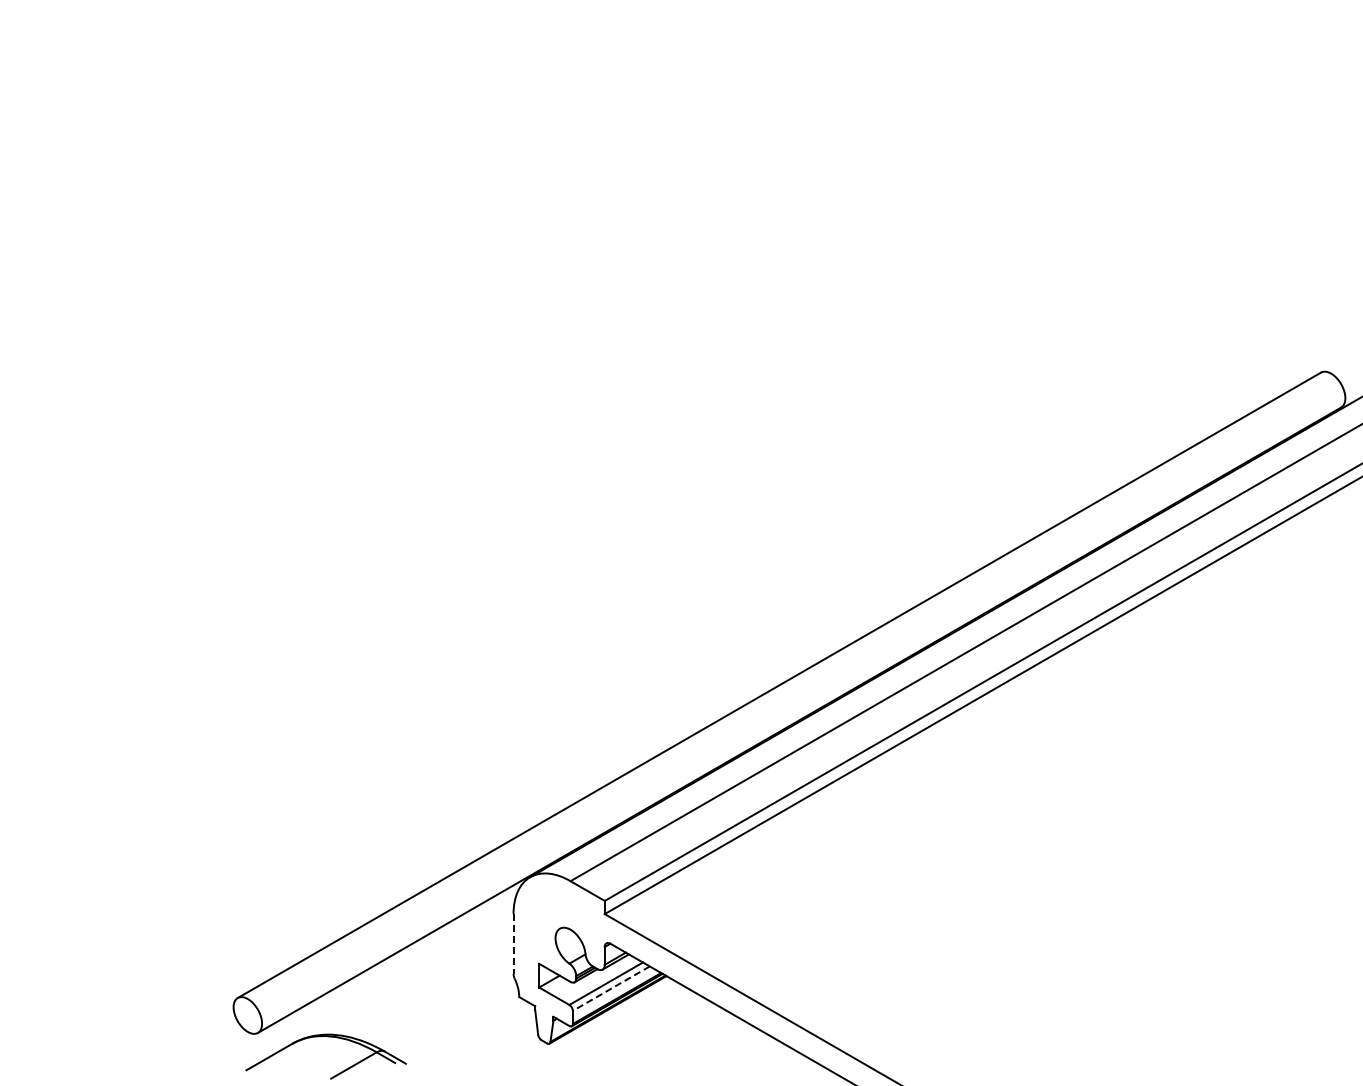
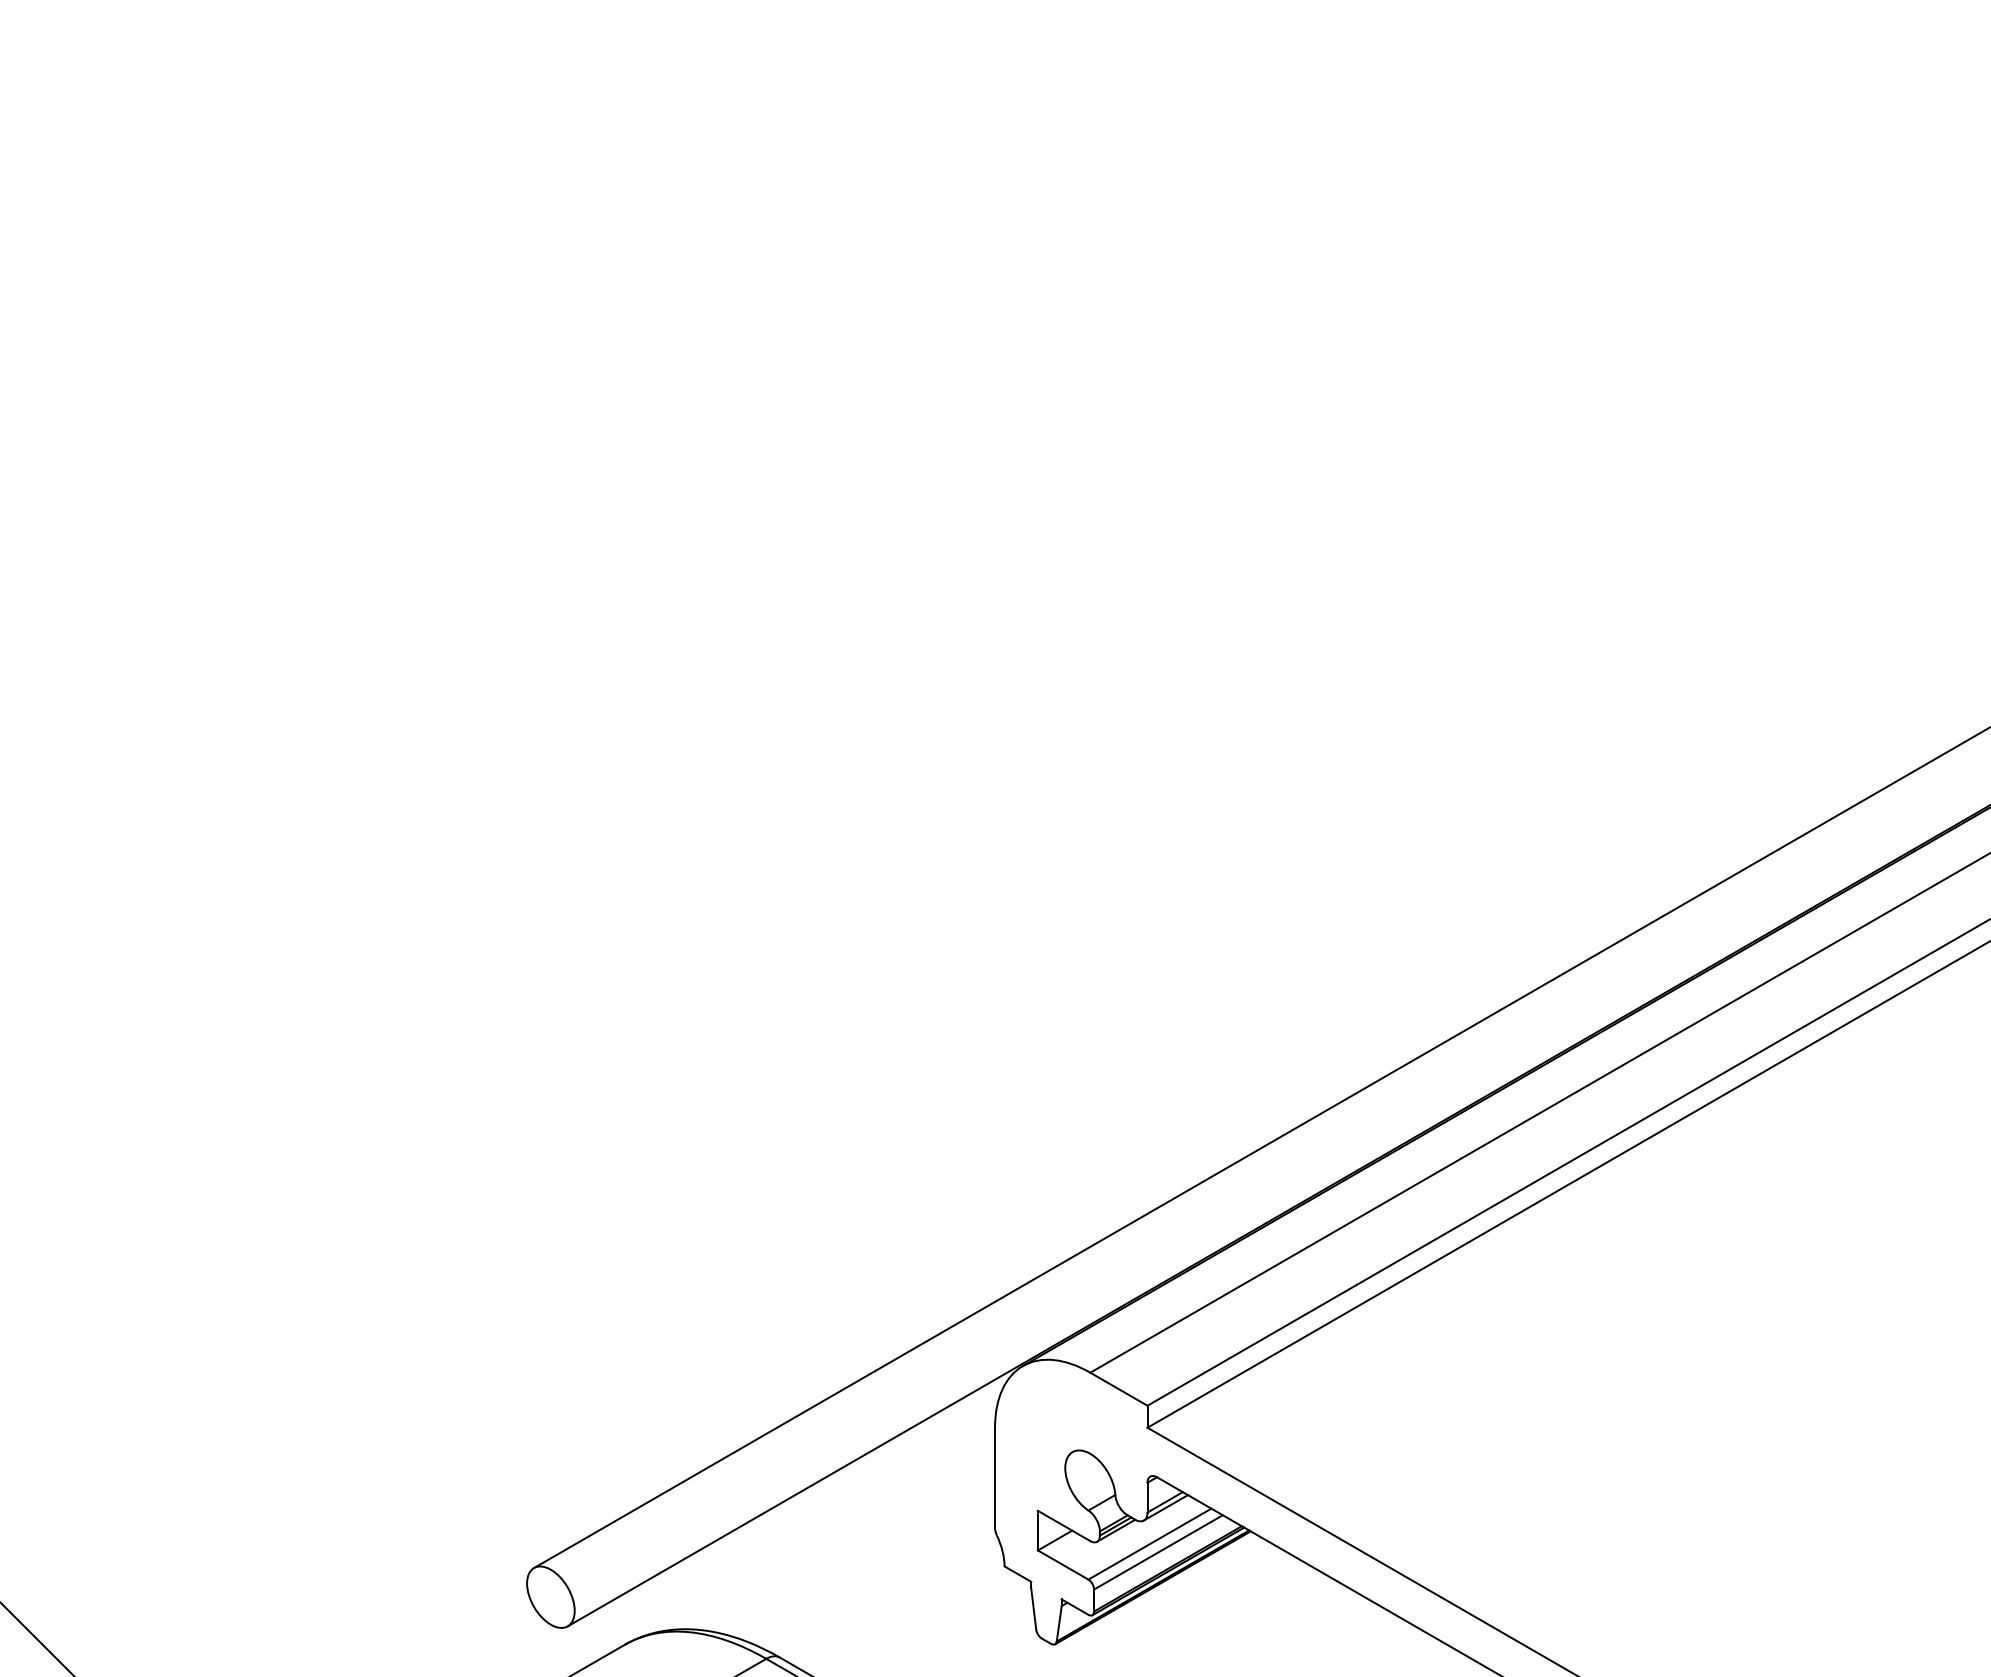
line: (513, 944) -> (994, 1478), dashed -> solid
line: (610, 988) -> (1157, 1552), dashed -> solid

